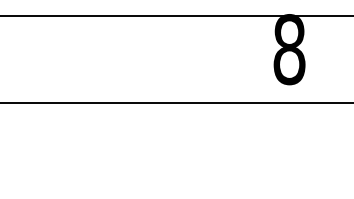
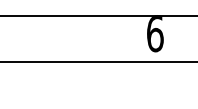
text: (289, 51) -> (155, 34), 8 -> 6

